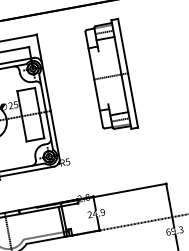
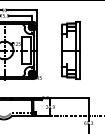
part: (110, 76) -> (70, 50), moved

